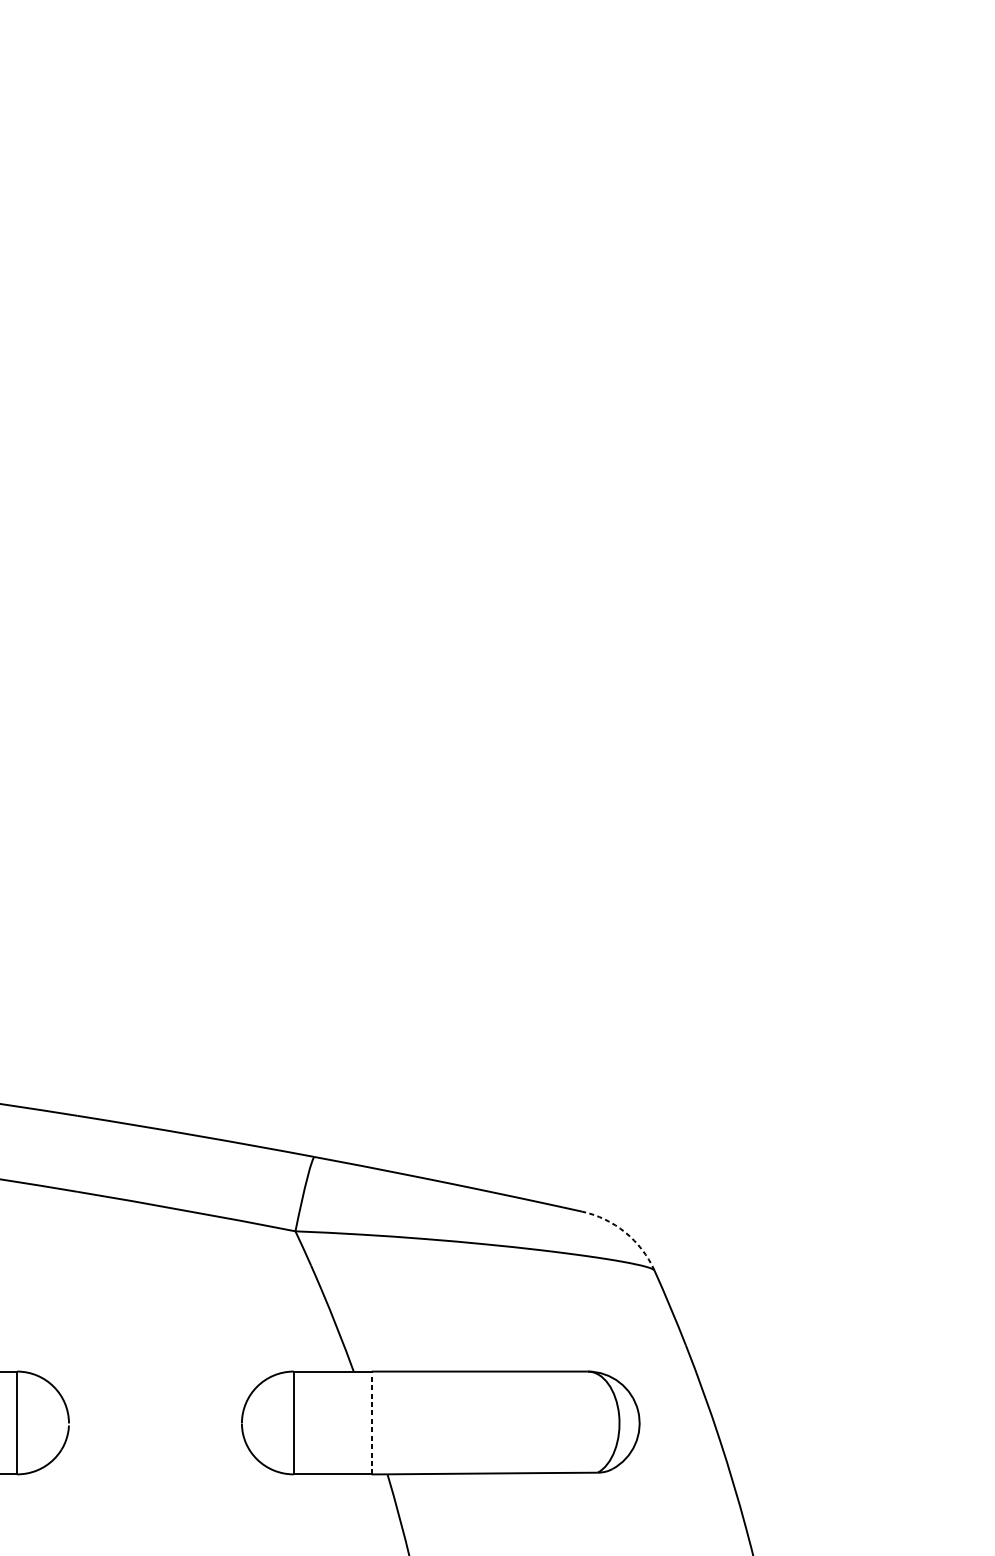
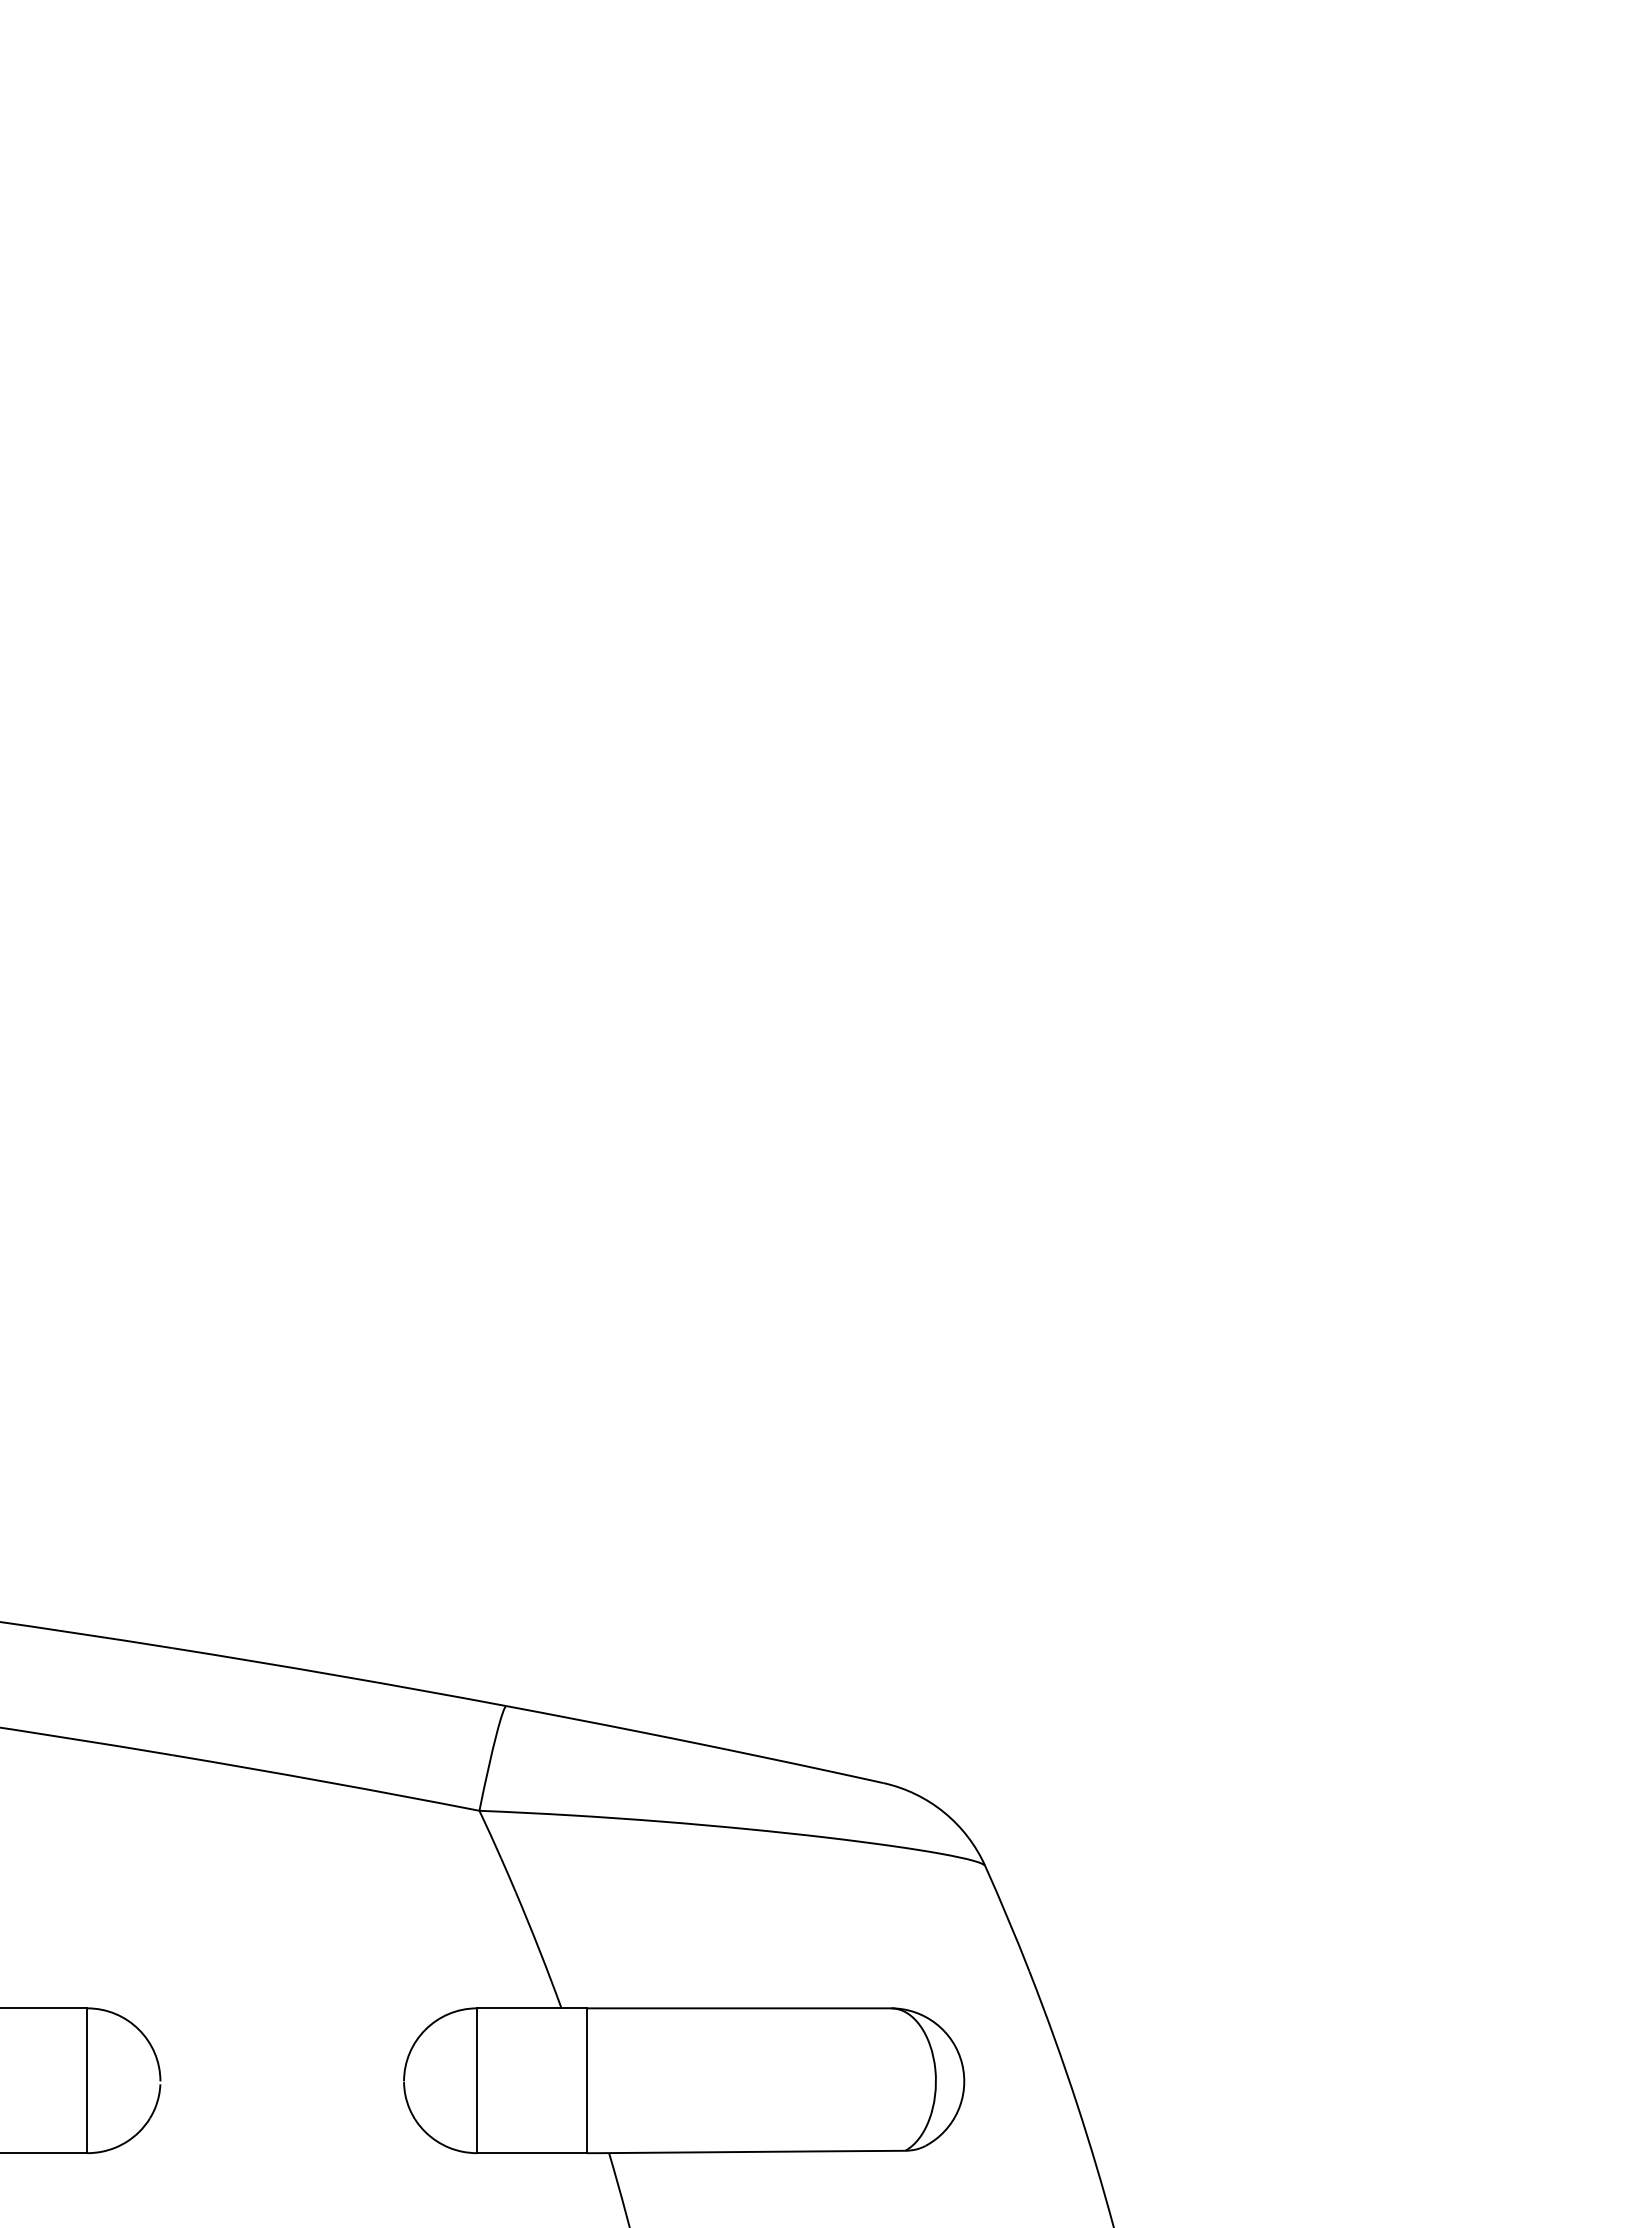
arc: (625, 1232) -> (944, 1812), dashed -> solid
line: (371, 1422) -> (586, 2080), dashed -> solid

